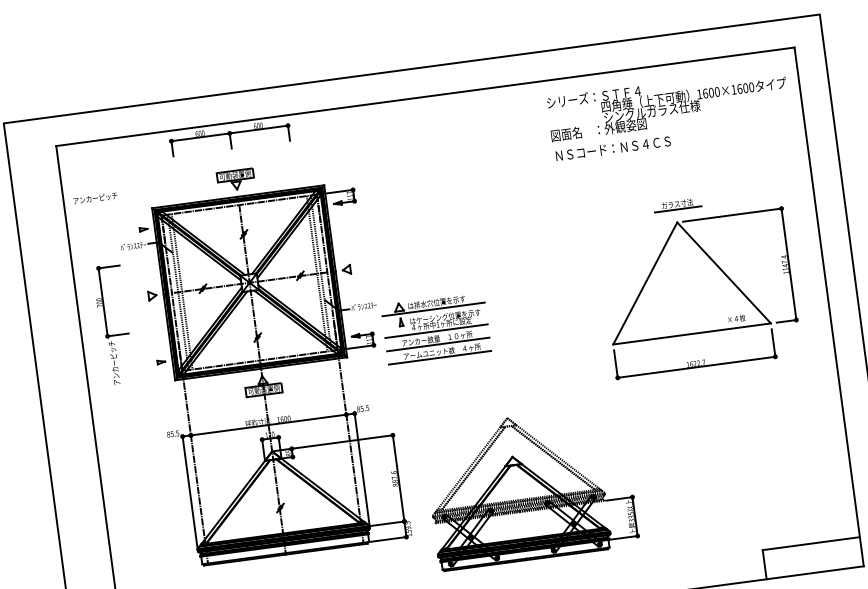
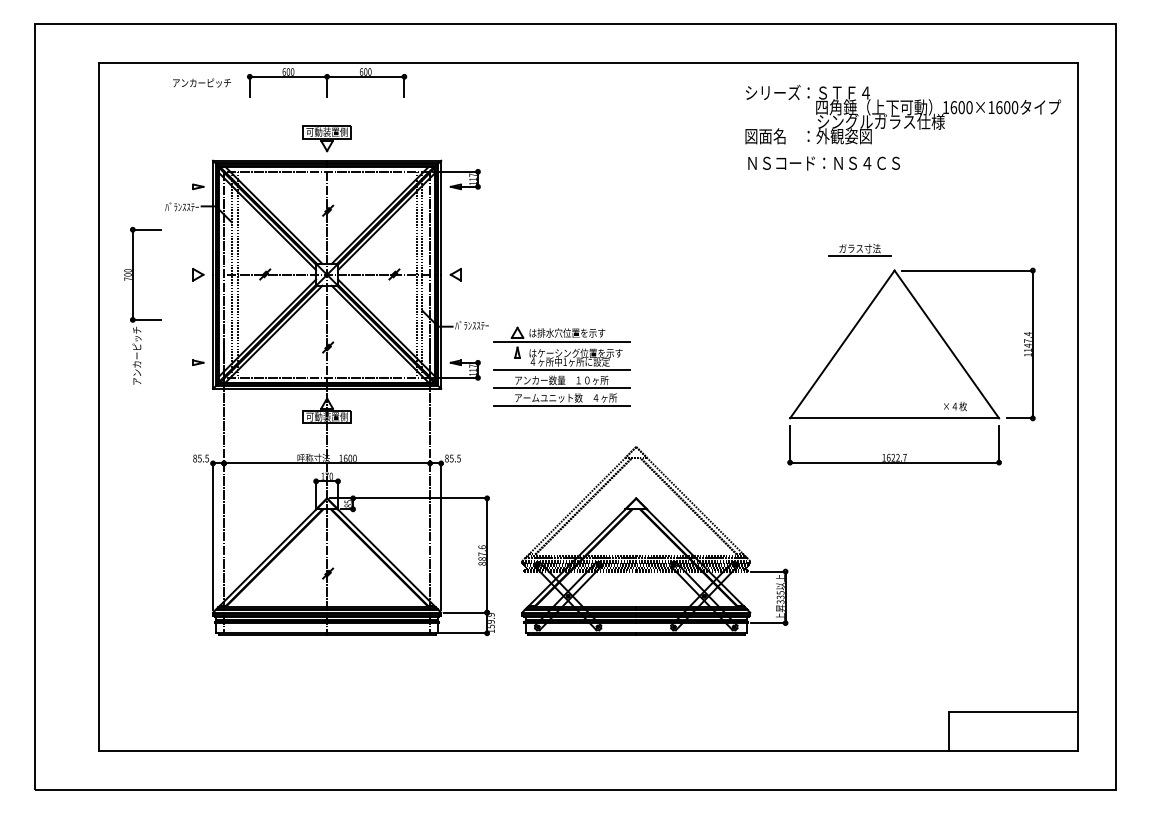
text: (95, 198) -> (201, 82), moved
part: (677, 204) -> (859, 249), moved
part: (530, 486) -> (654, 540), moved

